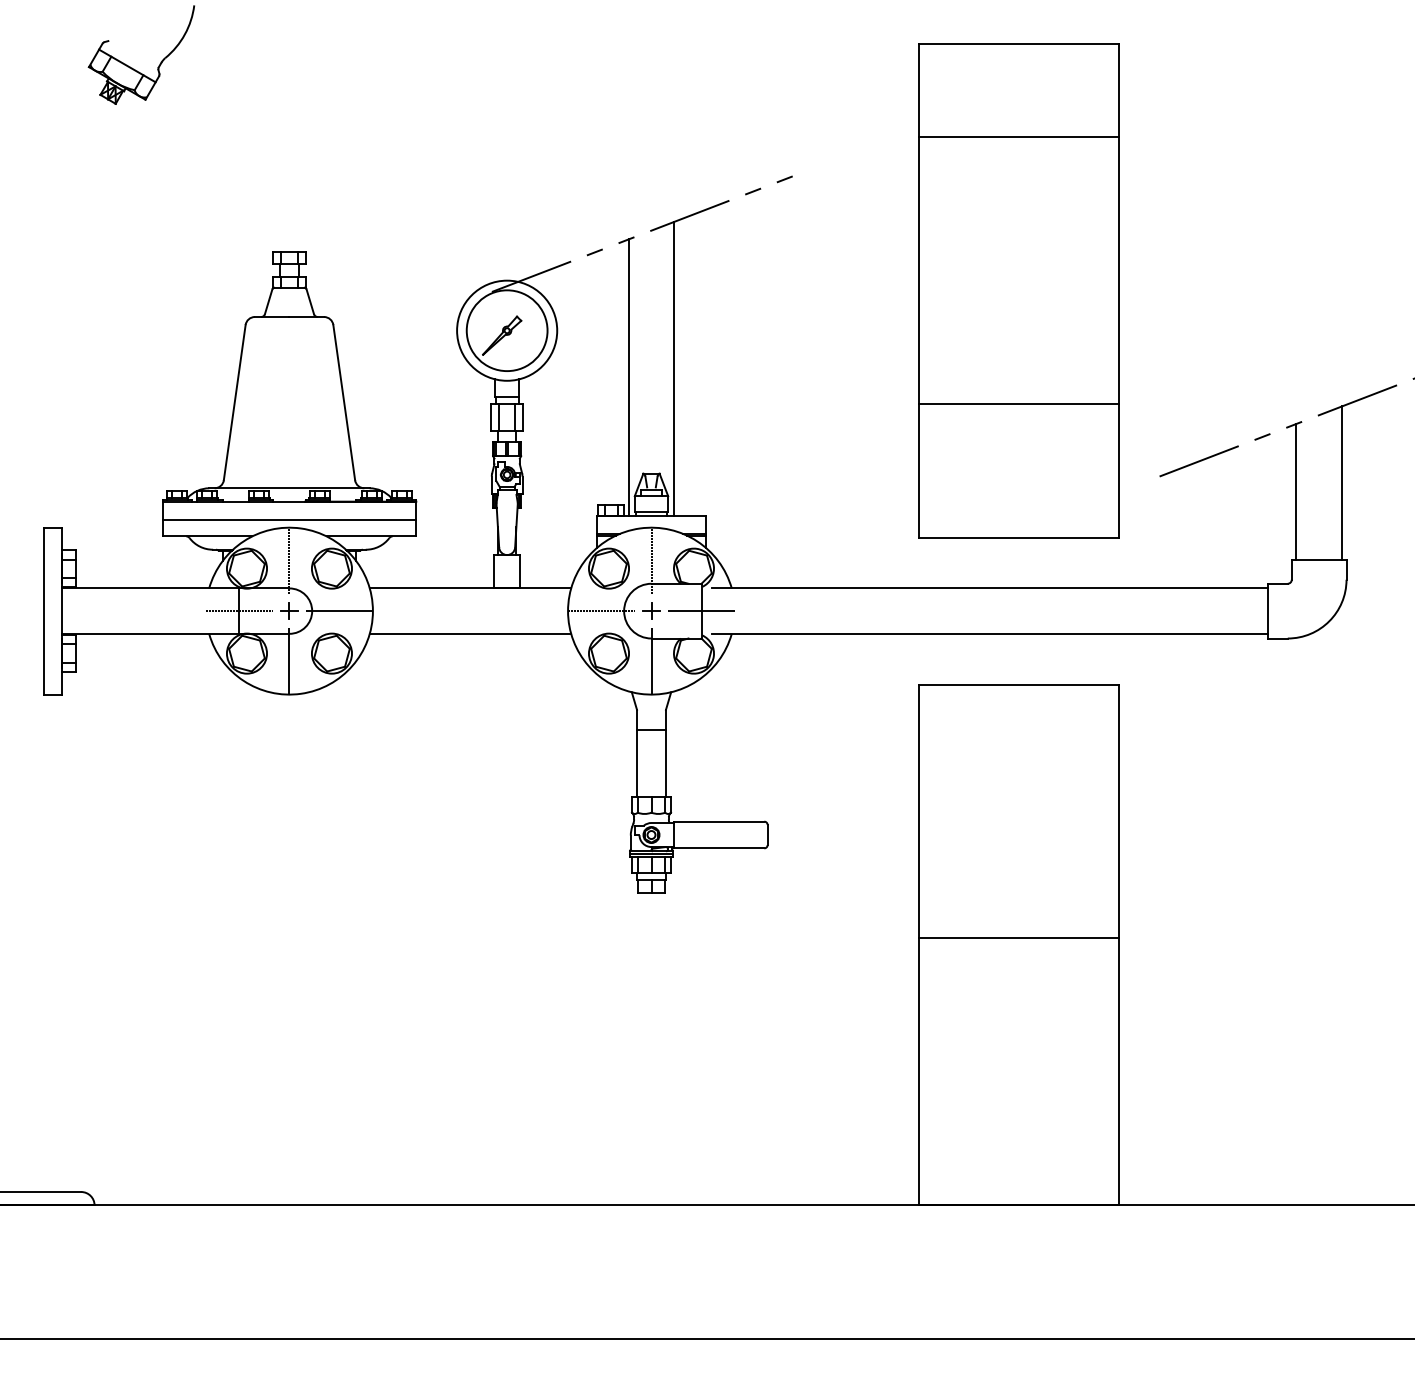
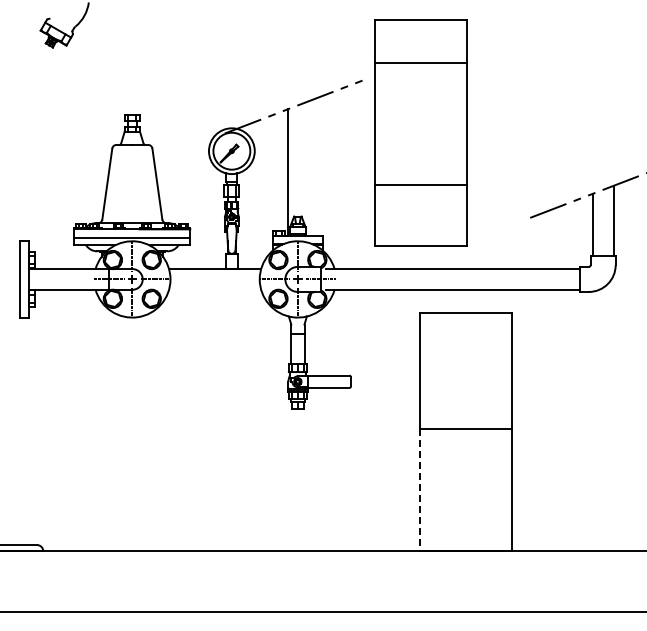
part: (1018, 289) -> (420, 132), moved
line: (674, 368) -> (308, 168), removed
line: (471, 633) -> (215, 289), removed
line: (919, 1072) -> (420, 490), solid -> dashed

